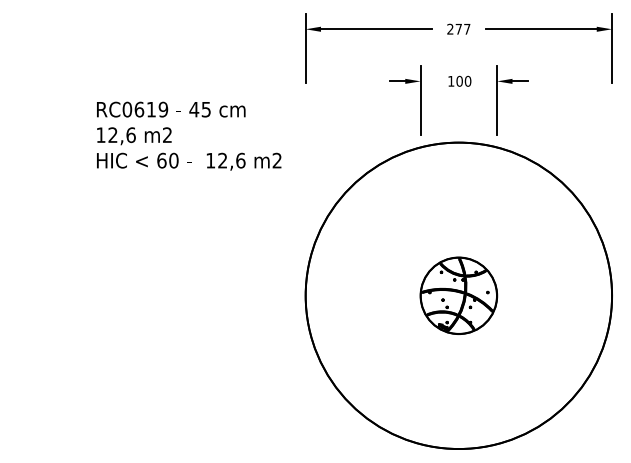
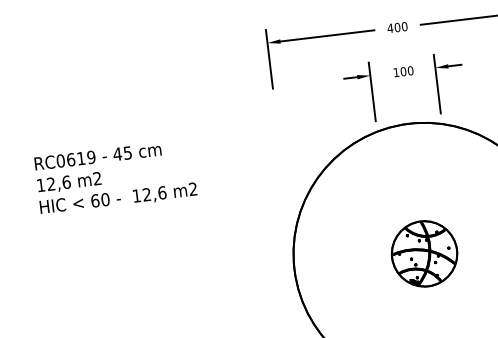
text: (458, 28) -> (397, 26), 277 -> 400
text: (189, 135) -> (116, 176), moved

